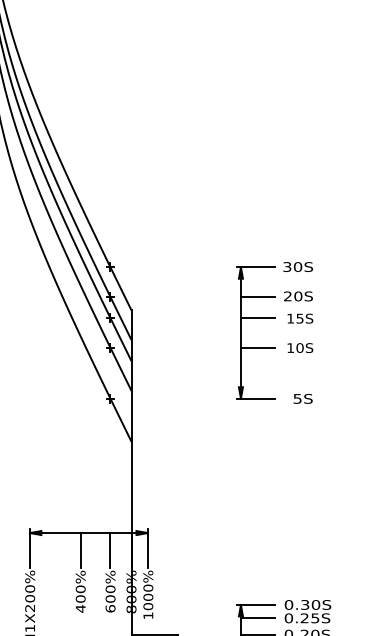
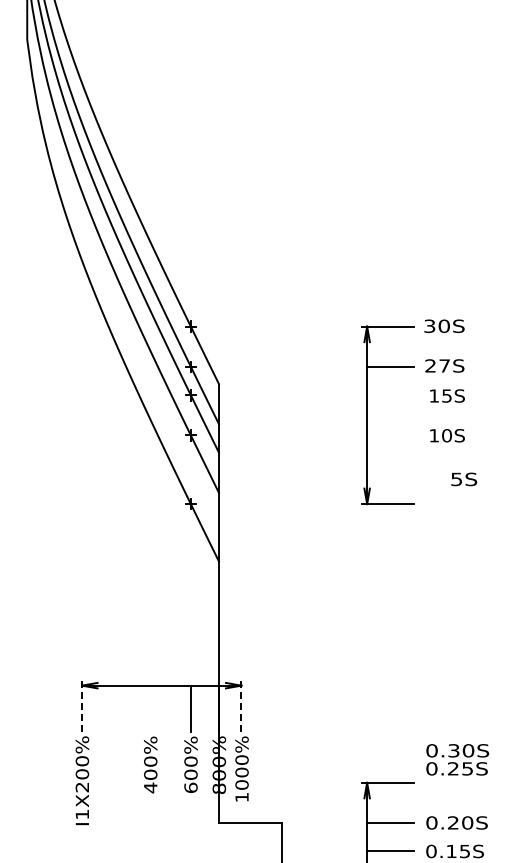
text: (298, 296) -> (444, 365), 20S -> 27S
line: (258, 318) -> (390, 395), removed
line: (258, 347) -> (390, 435), removed
text: (303, 398) -> (464, 479), moved
line: (30, 548) -> (82, 706), solid -> dashed
line: (147, 548) -> (241, 706), solid -> dashed
line: (80, 549) -> (150, 708), removed
text: (307, 611) -> (457, 759), moved
line: (258, 618) -> (390, 800), removed

